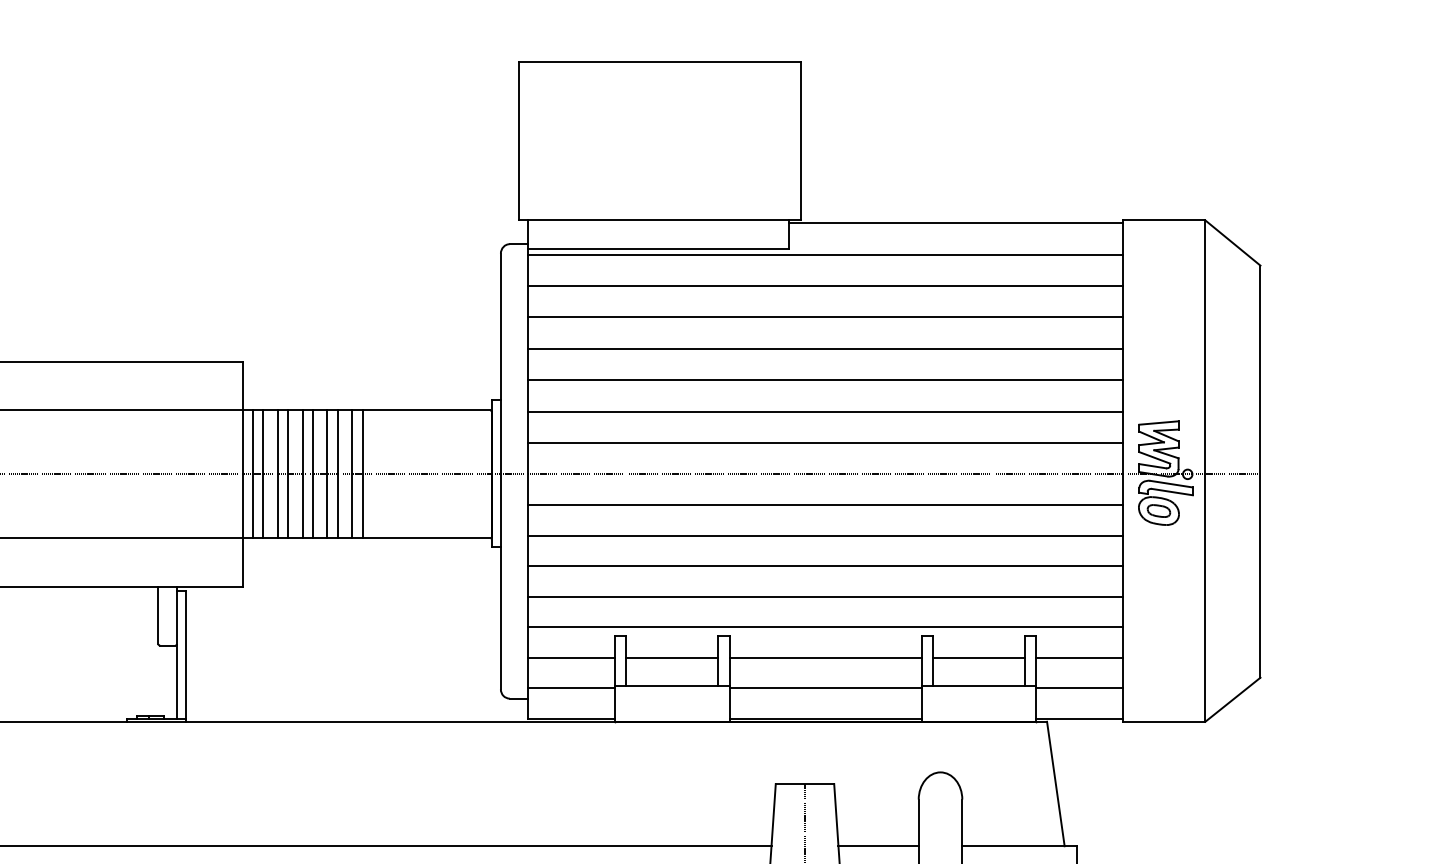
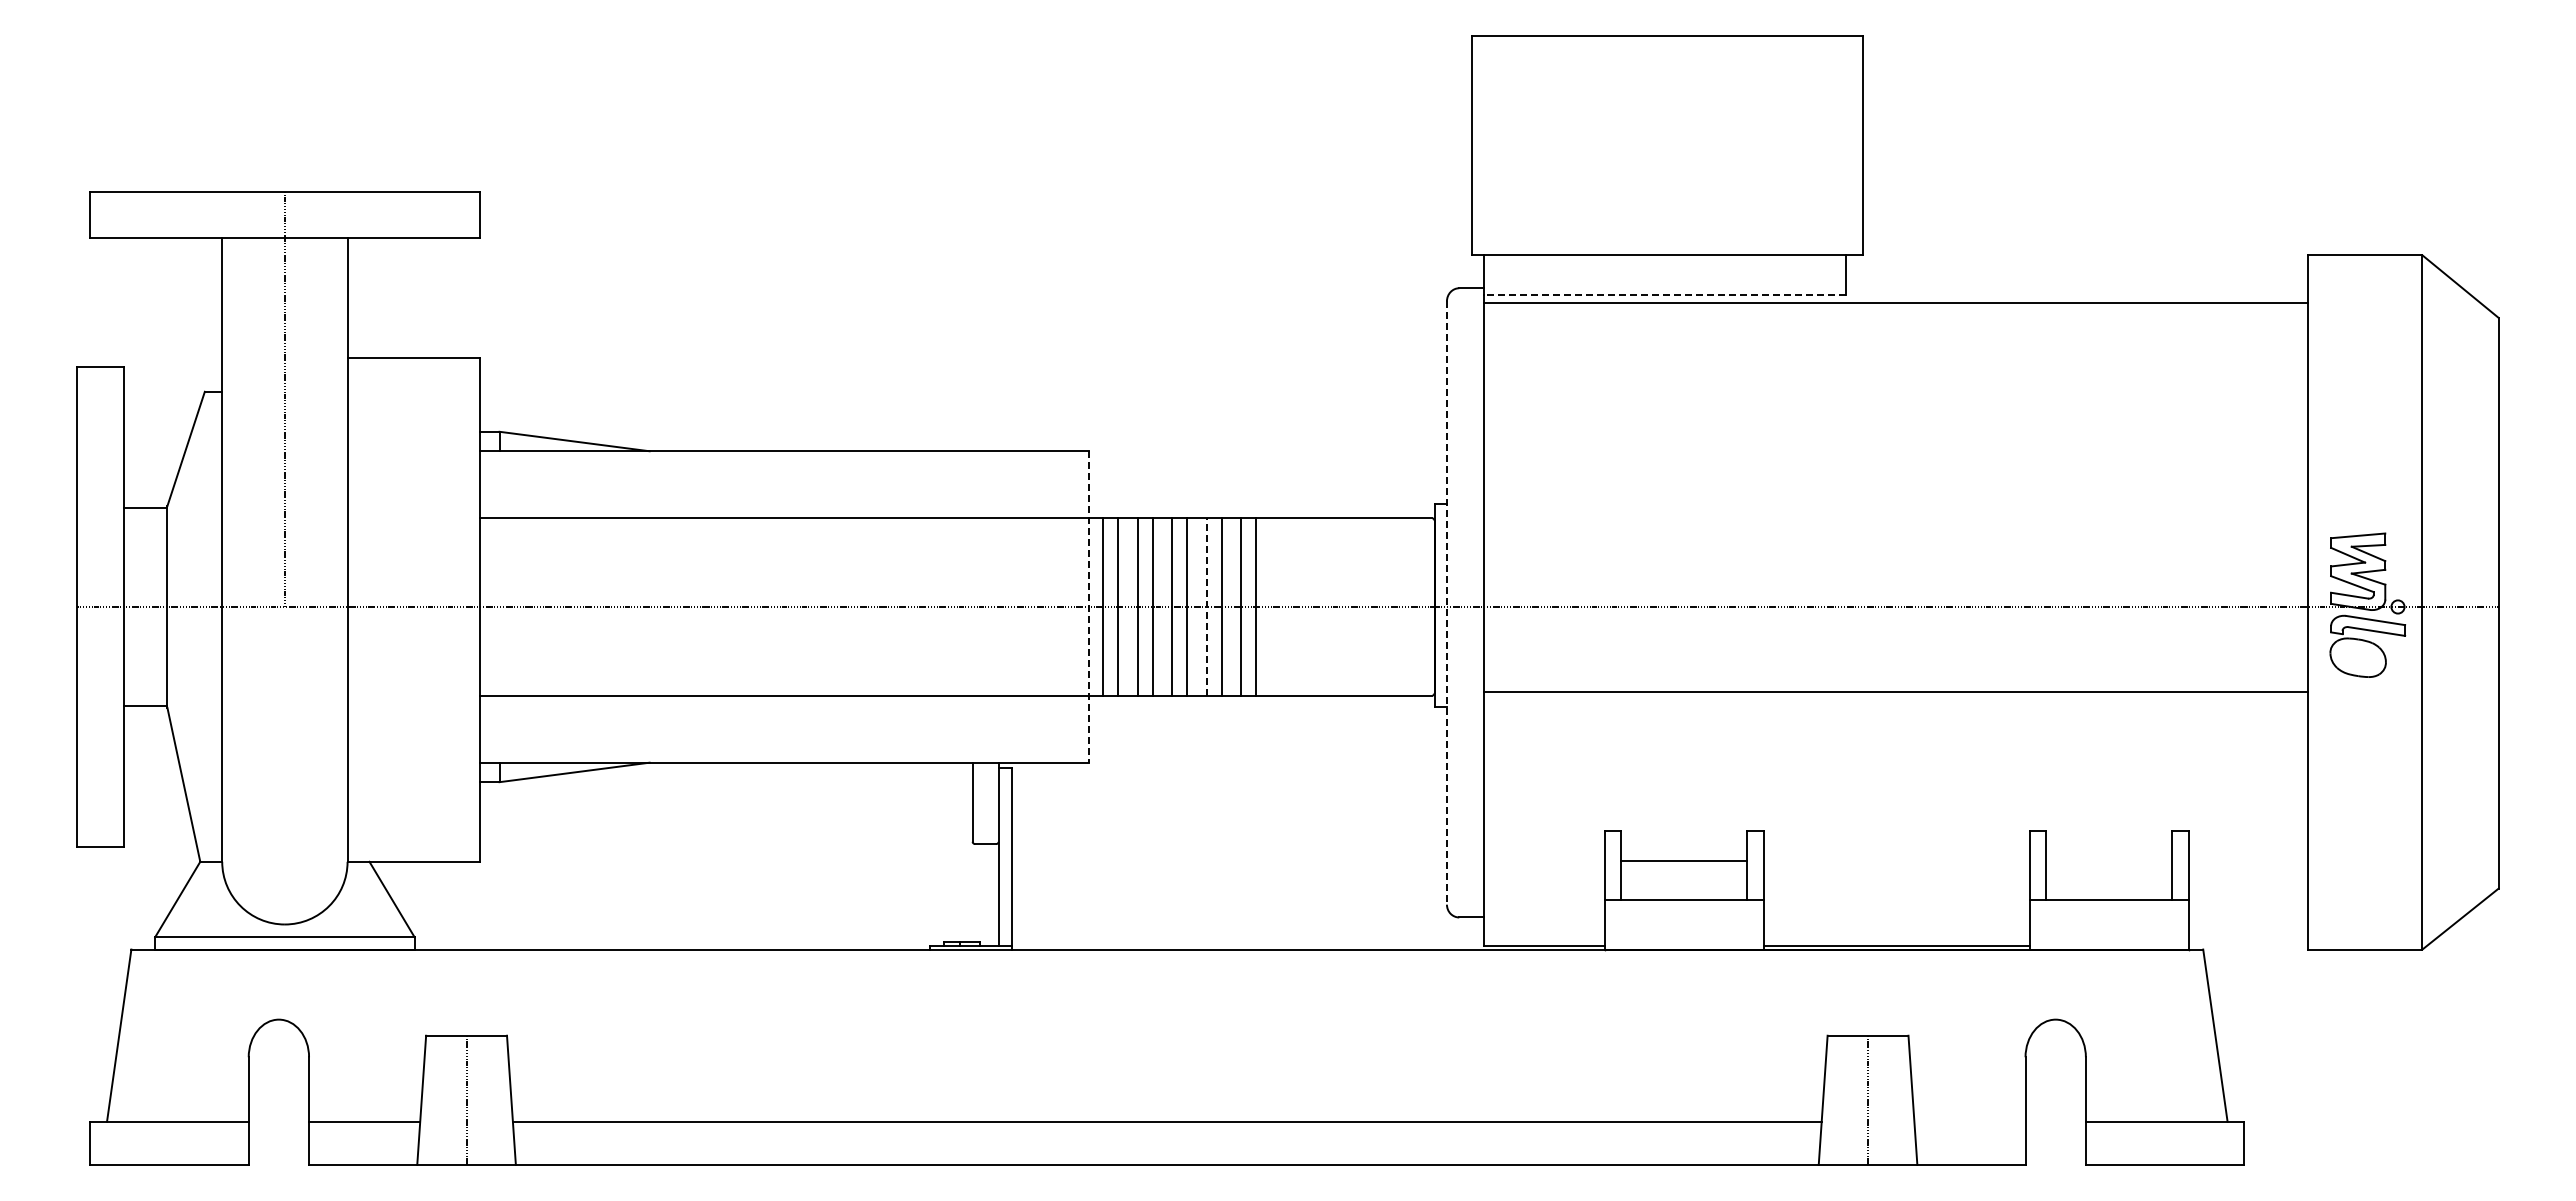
line: (955, 223) -> (2076, 259), removed
line: (657, 249) -> (1664, 295), solid -> dashed
line: (824, 286) -> (1895, 346), removed
line: (824, 317) -> (1895, 389), removed
line: (824, 349) -> (1895, 433), removed
line: (824, 380) -> (1895, 476), removed
line: (824, 411) -> (1895, 520), removed
line: (824, 442) -> (1895, 563), removed
line: (500, 471) -> (1446, 603), solid -> dashed
line: (242, 474) -> (1089, 606), solid -> dashed
line: (327, 474) -> (1206, 606), solid -> dashed
line: (824, 505) -> (1895, 649), removed
part: (1158, 510) -> (2357, 657), removed
line: (824, 565) -> (1895, 733), removed
line: (824, 596) -> (1895, 776), removed
line: (824, 627) -> (1895, 818), removed
line: (570, 657) -> (1543, 860), removed
line: (825, 657) -> (1896, 860), removed
line: (978, 657) -> (2108, 860), removed
line: (1079, 657) -> (2247, 860), removed
line: (570, 688) -> (1543, 903), removed
line: (825, 688) -> (1896, 903), removed
line: (1079, 688) -> (2247, 903), removed
line: (1079, 718) -> (2247, 945), removed
line: (878, 845) -> (1969, 1121), removed

